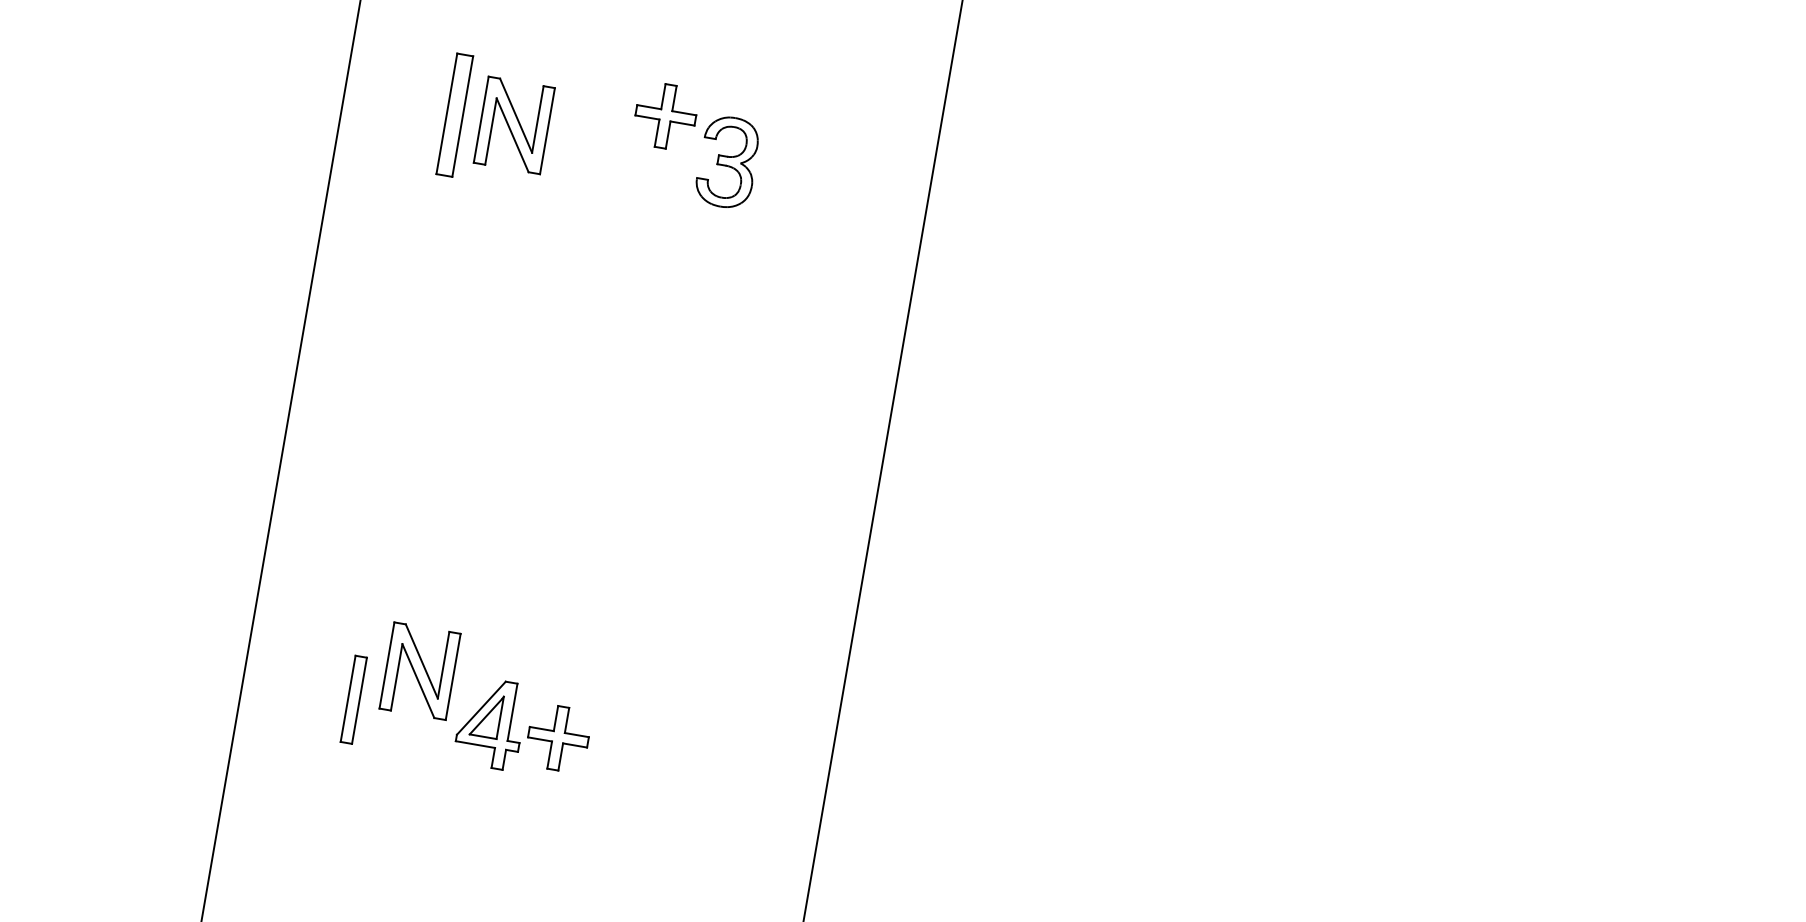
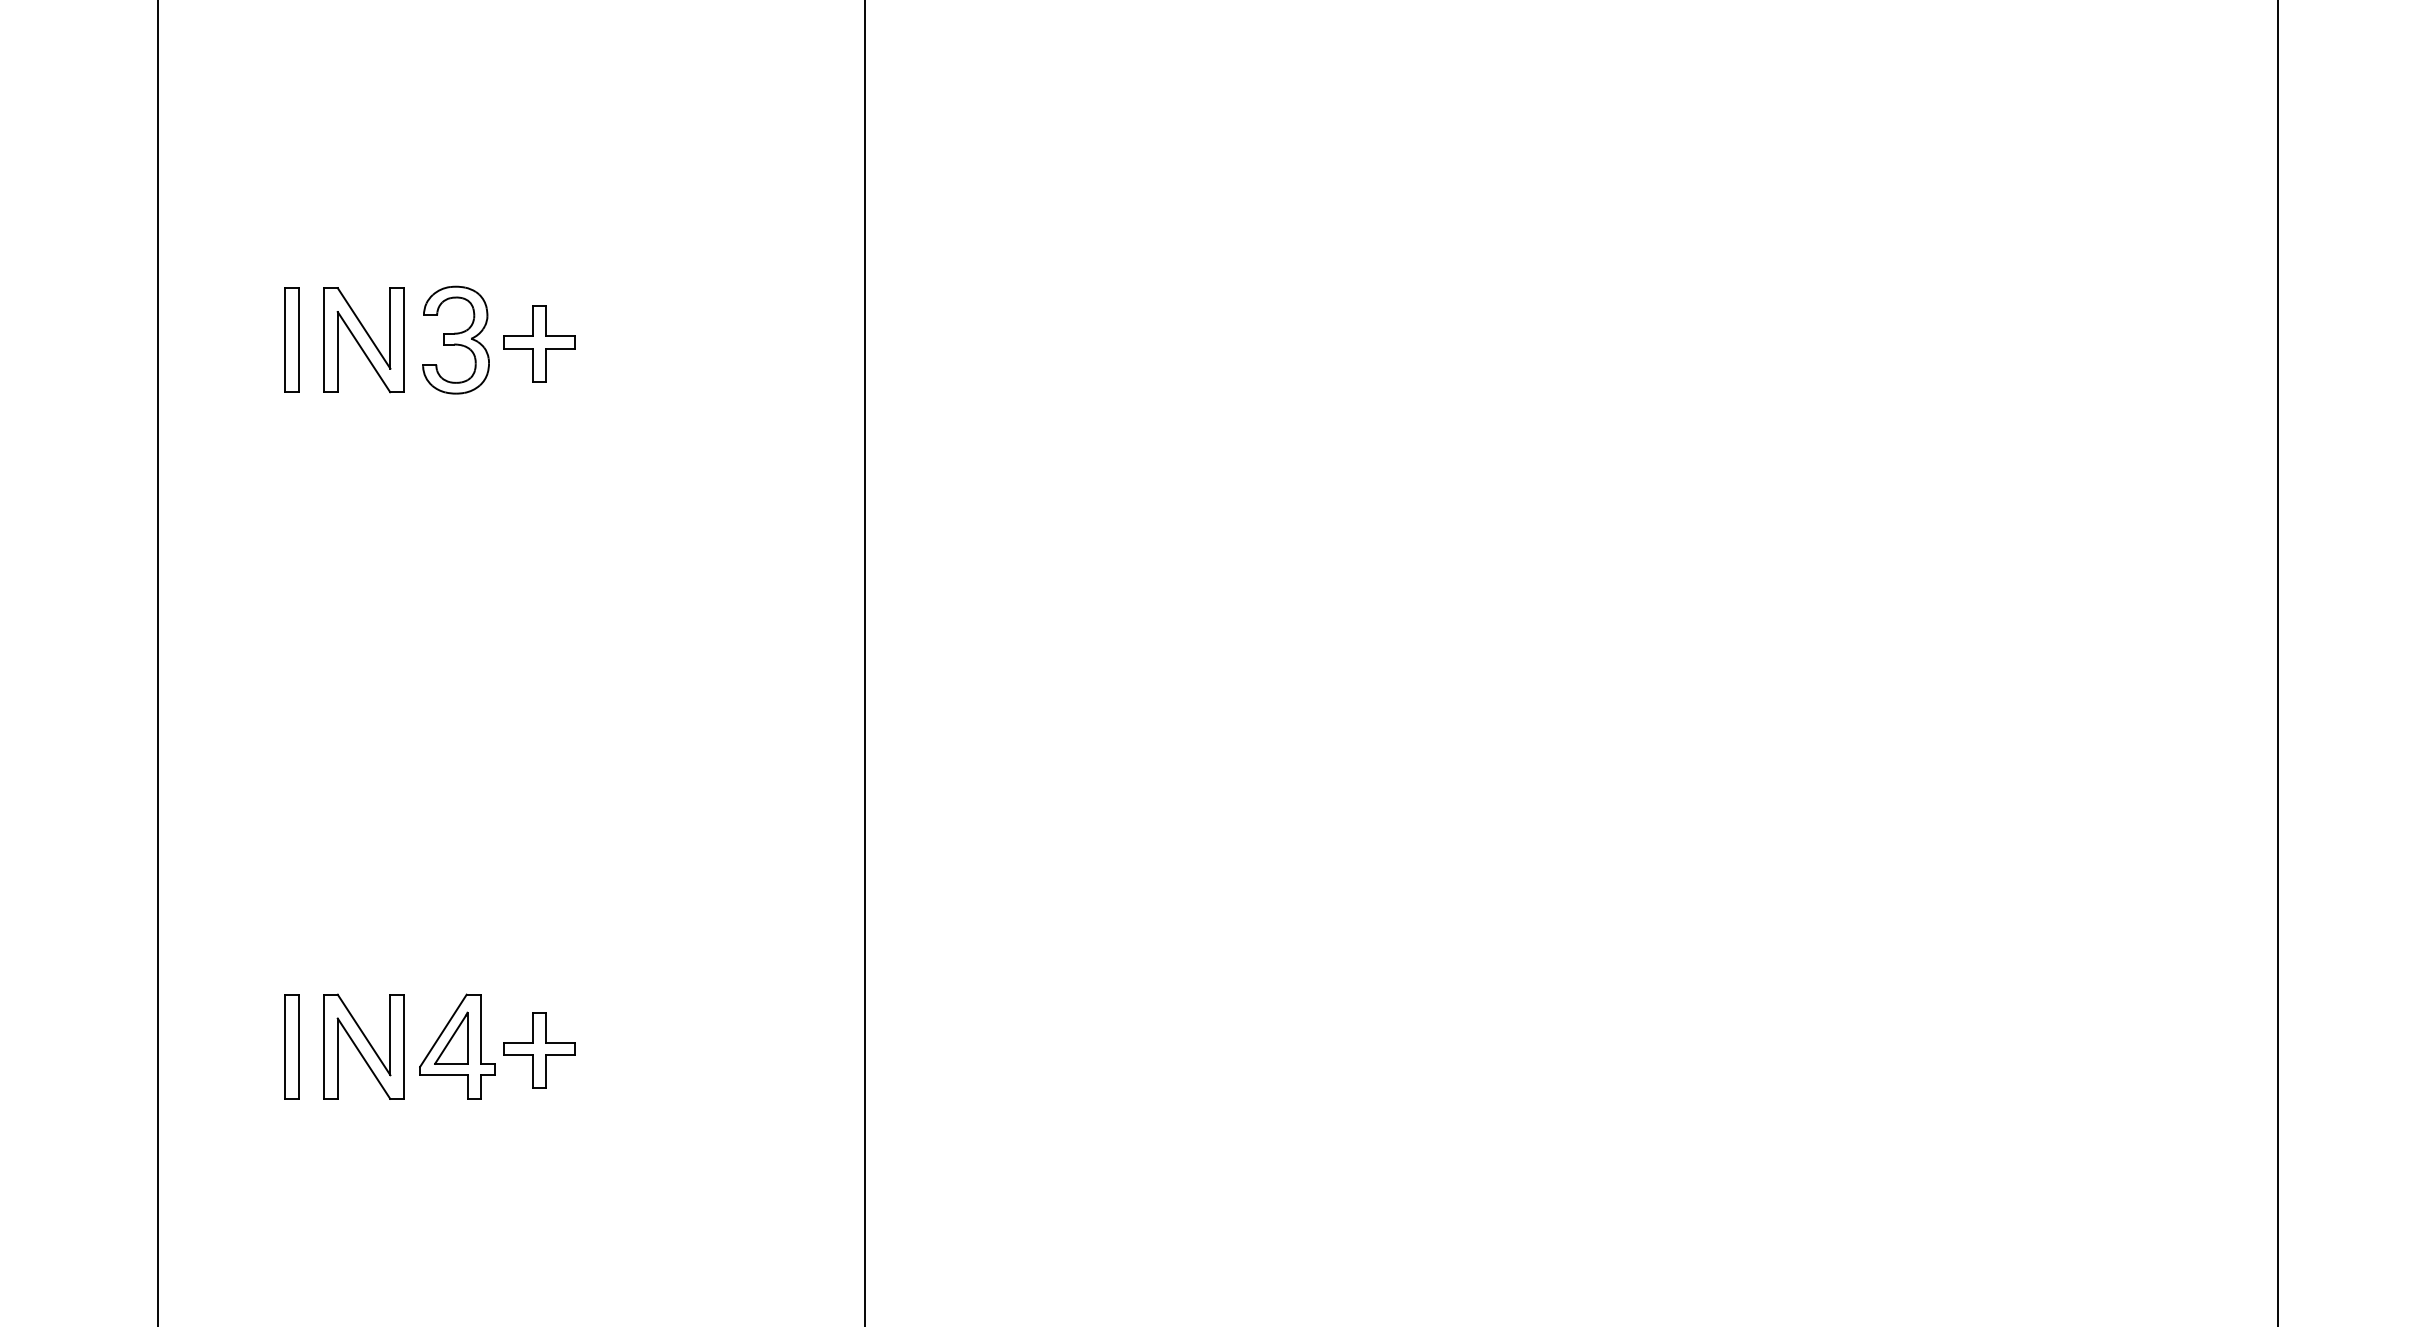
part: (454, 114) -> (291, 339), size x0.71
part: (665, 116) -> (539, 343), moved
part: (727, 161) -> (455, 339), moved
part: (419, 670) -> (363, 1046), moved

